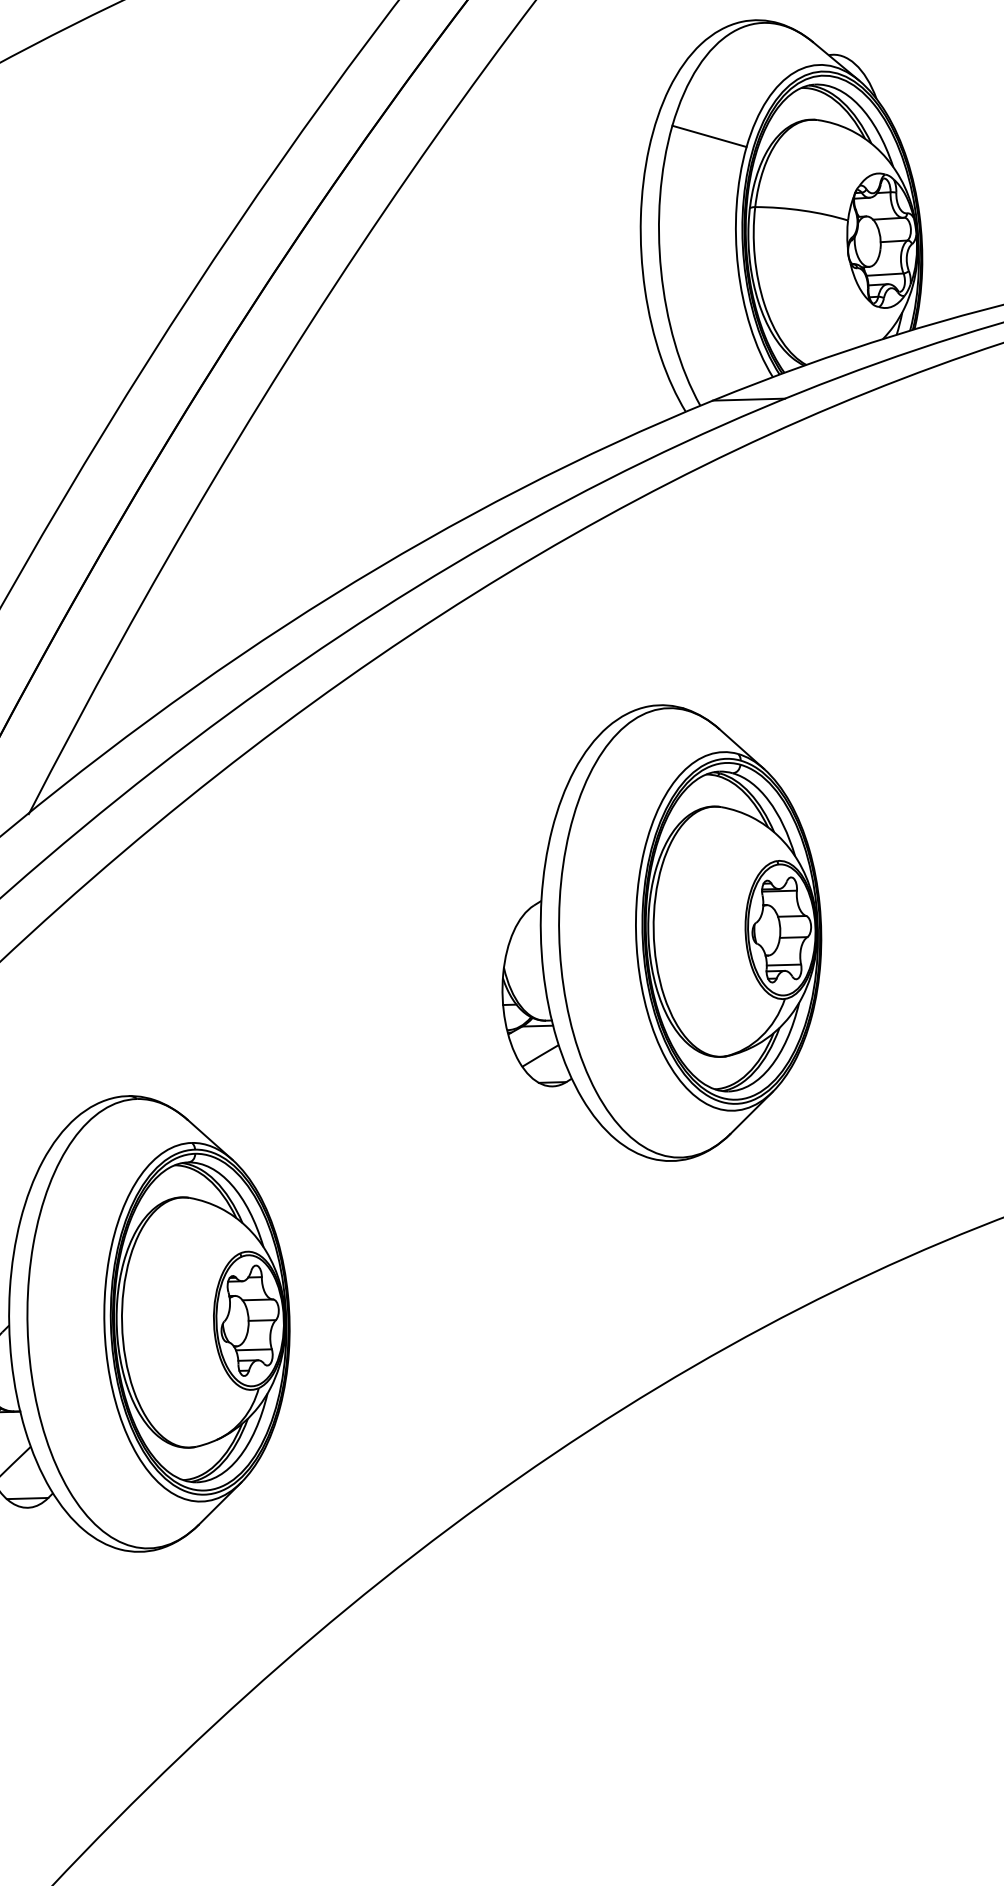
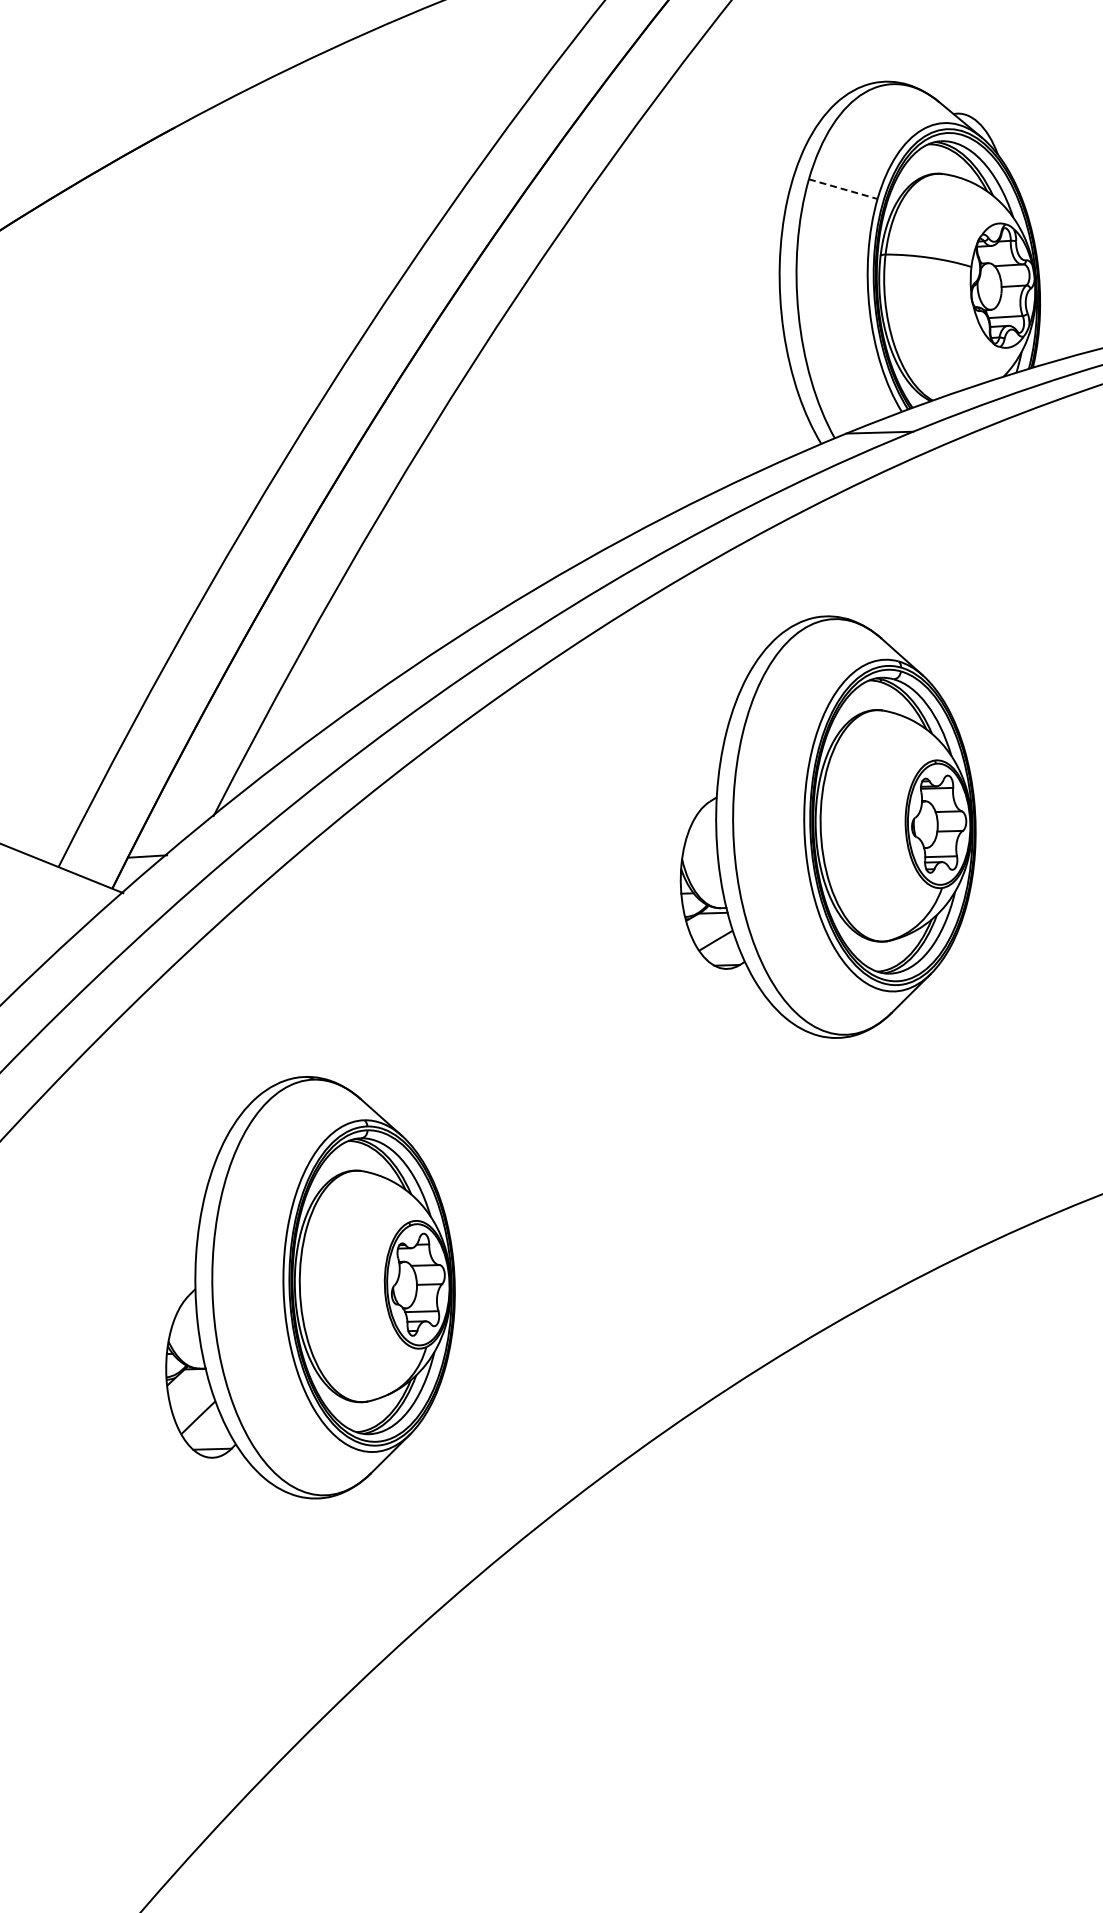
line: (709, 136) -> (843, 189), solid -> dashed
part: (661, 932) -> (827, 826), moved

